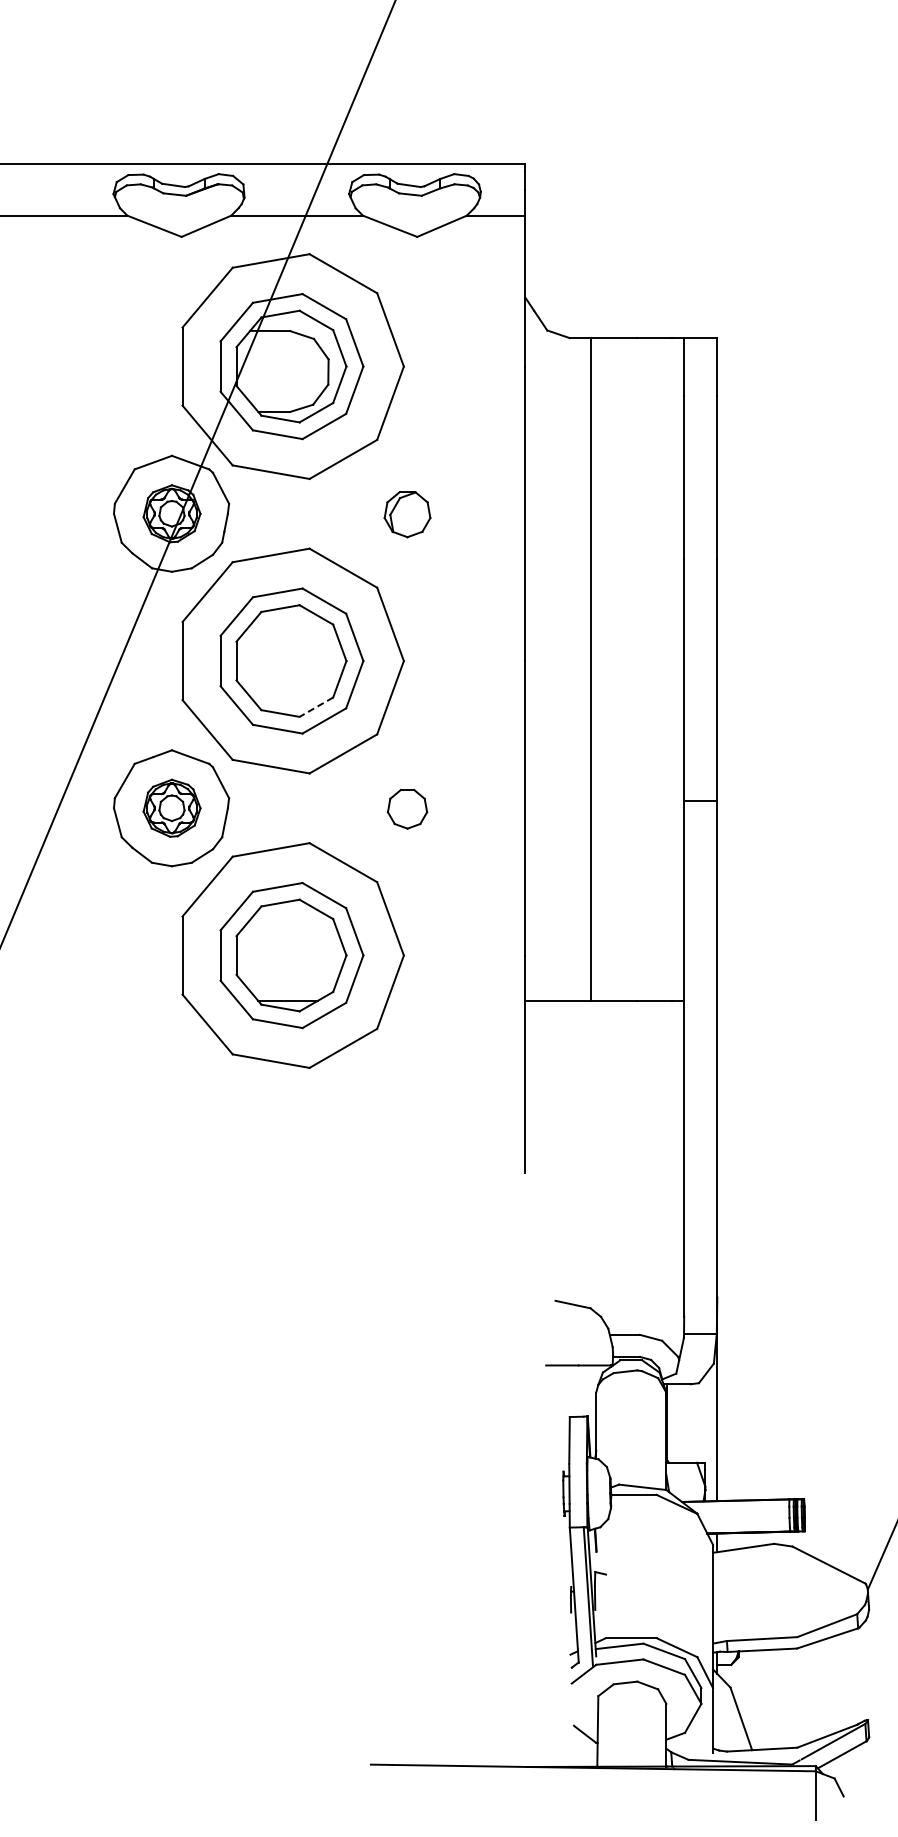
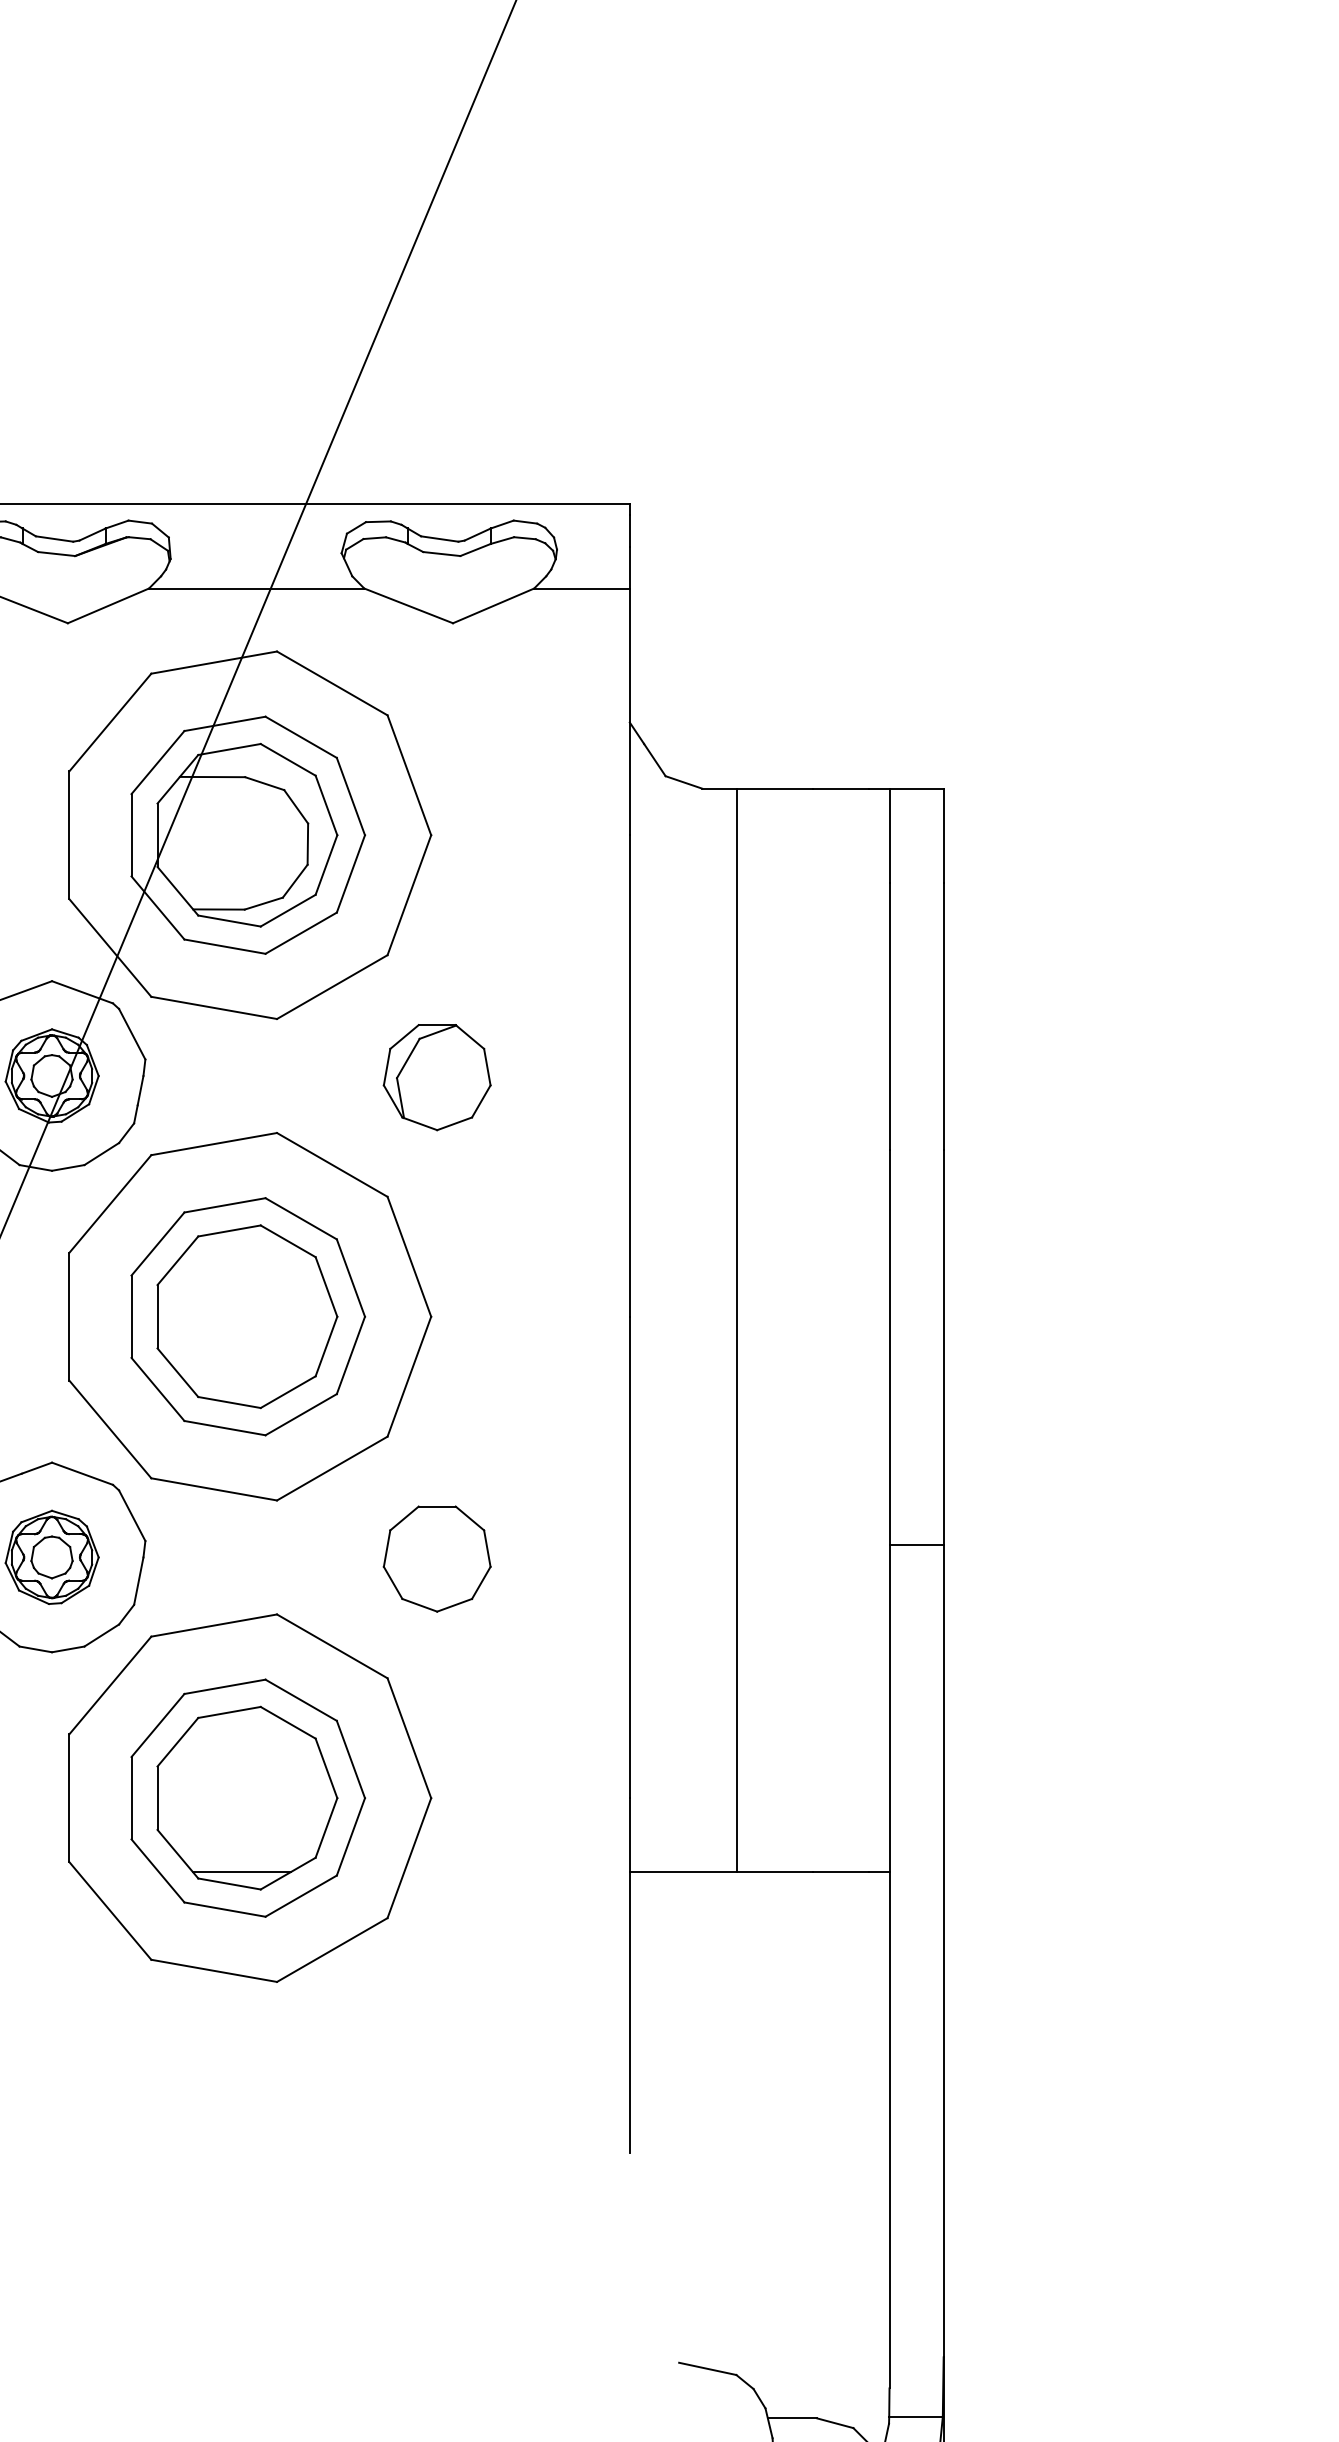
part: (407, 514) -> (437, 1077), size x1.43
line: (315, 707) -> (286, 1392), dashed -> solid
part: (407, 809) -> (437, 1559), size x1.67

